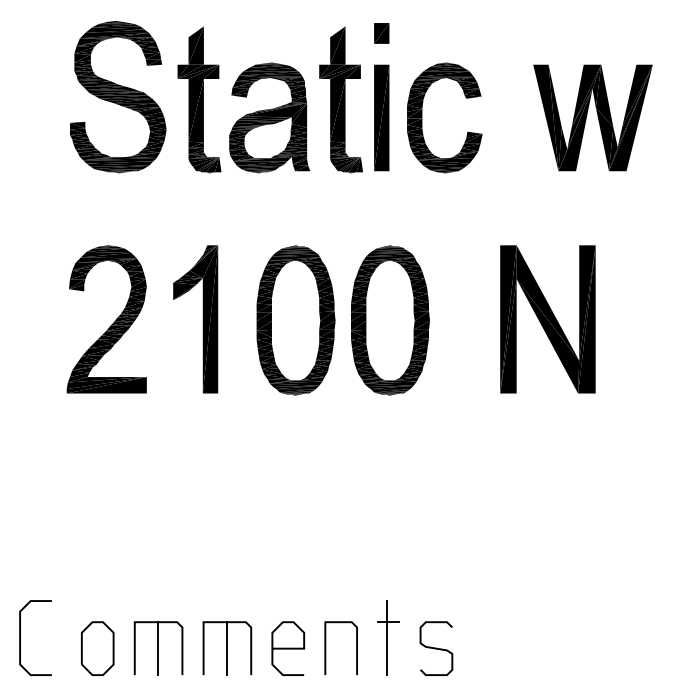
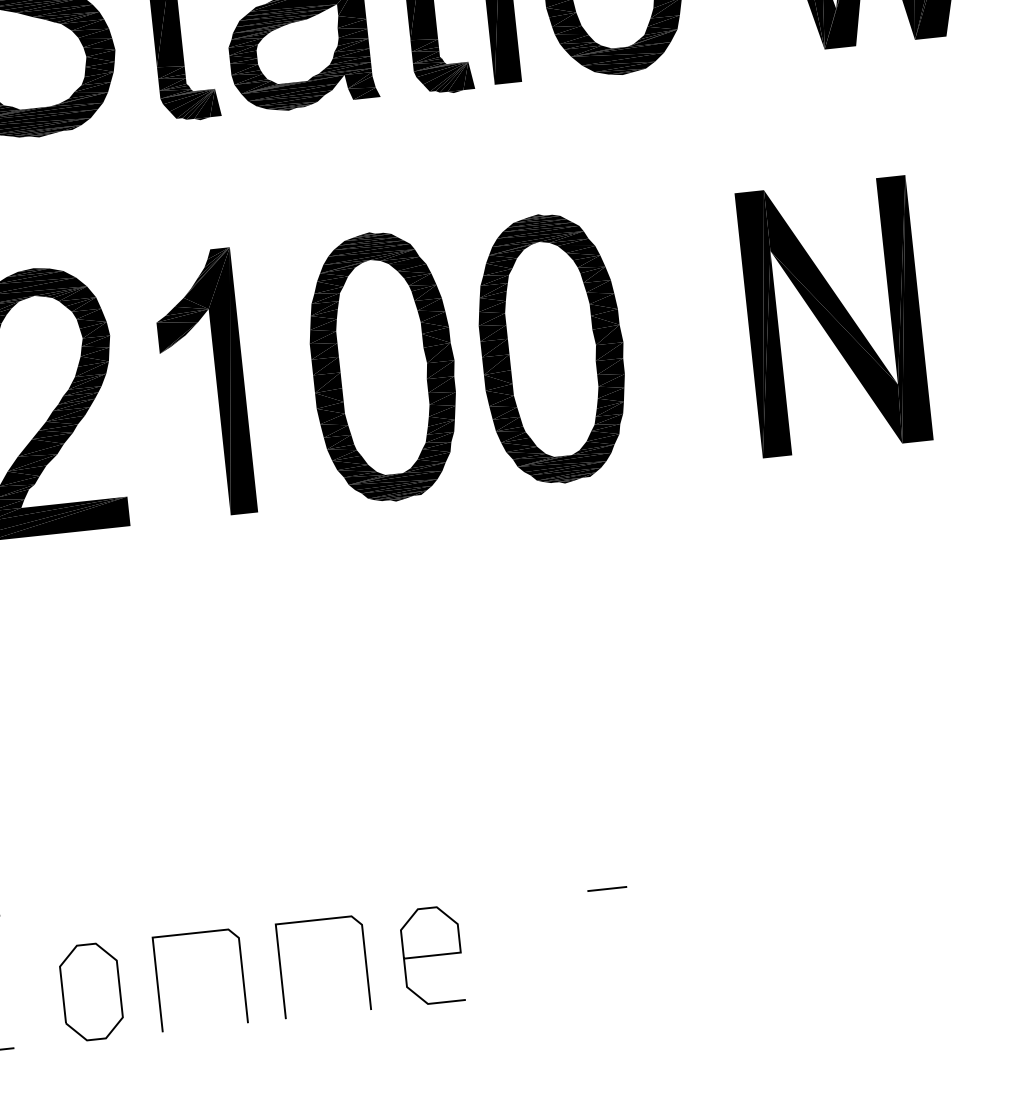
line: (387, 638) -> (608, 918), removed
line: (157, 648) -> (198, 980), removed
line: (226, 648) -> (321, 967), removed
line: (326, 648) -> (500, 948), removed
curve: (436, 648) -> (697, 926), removed

